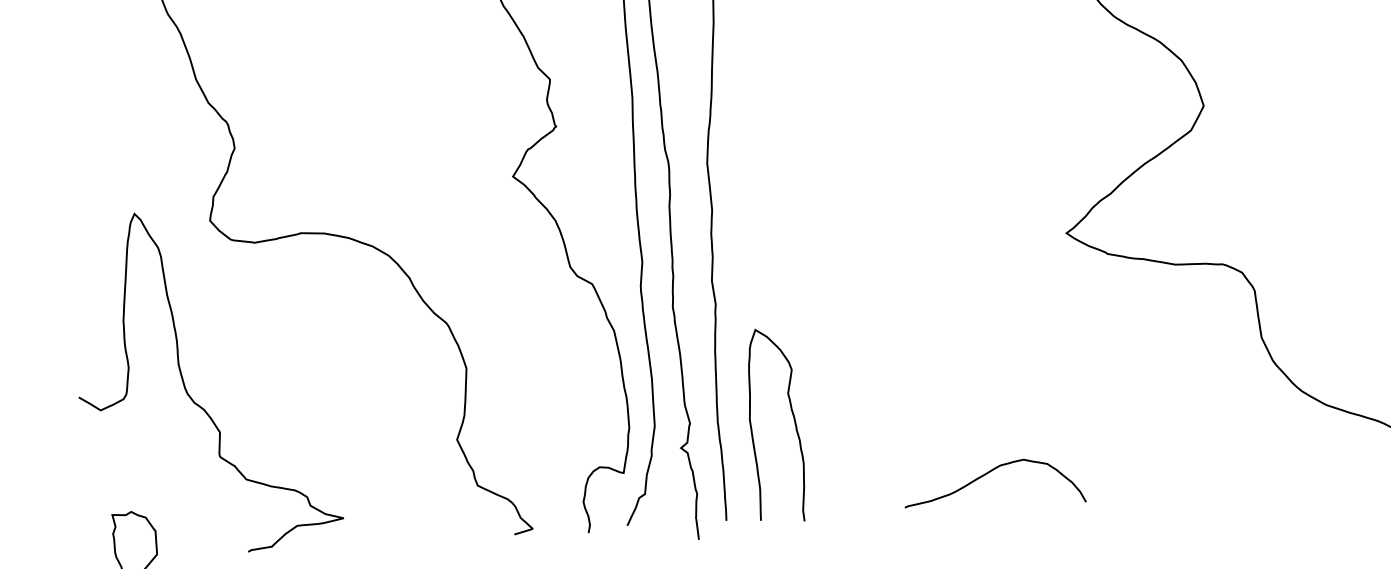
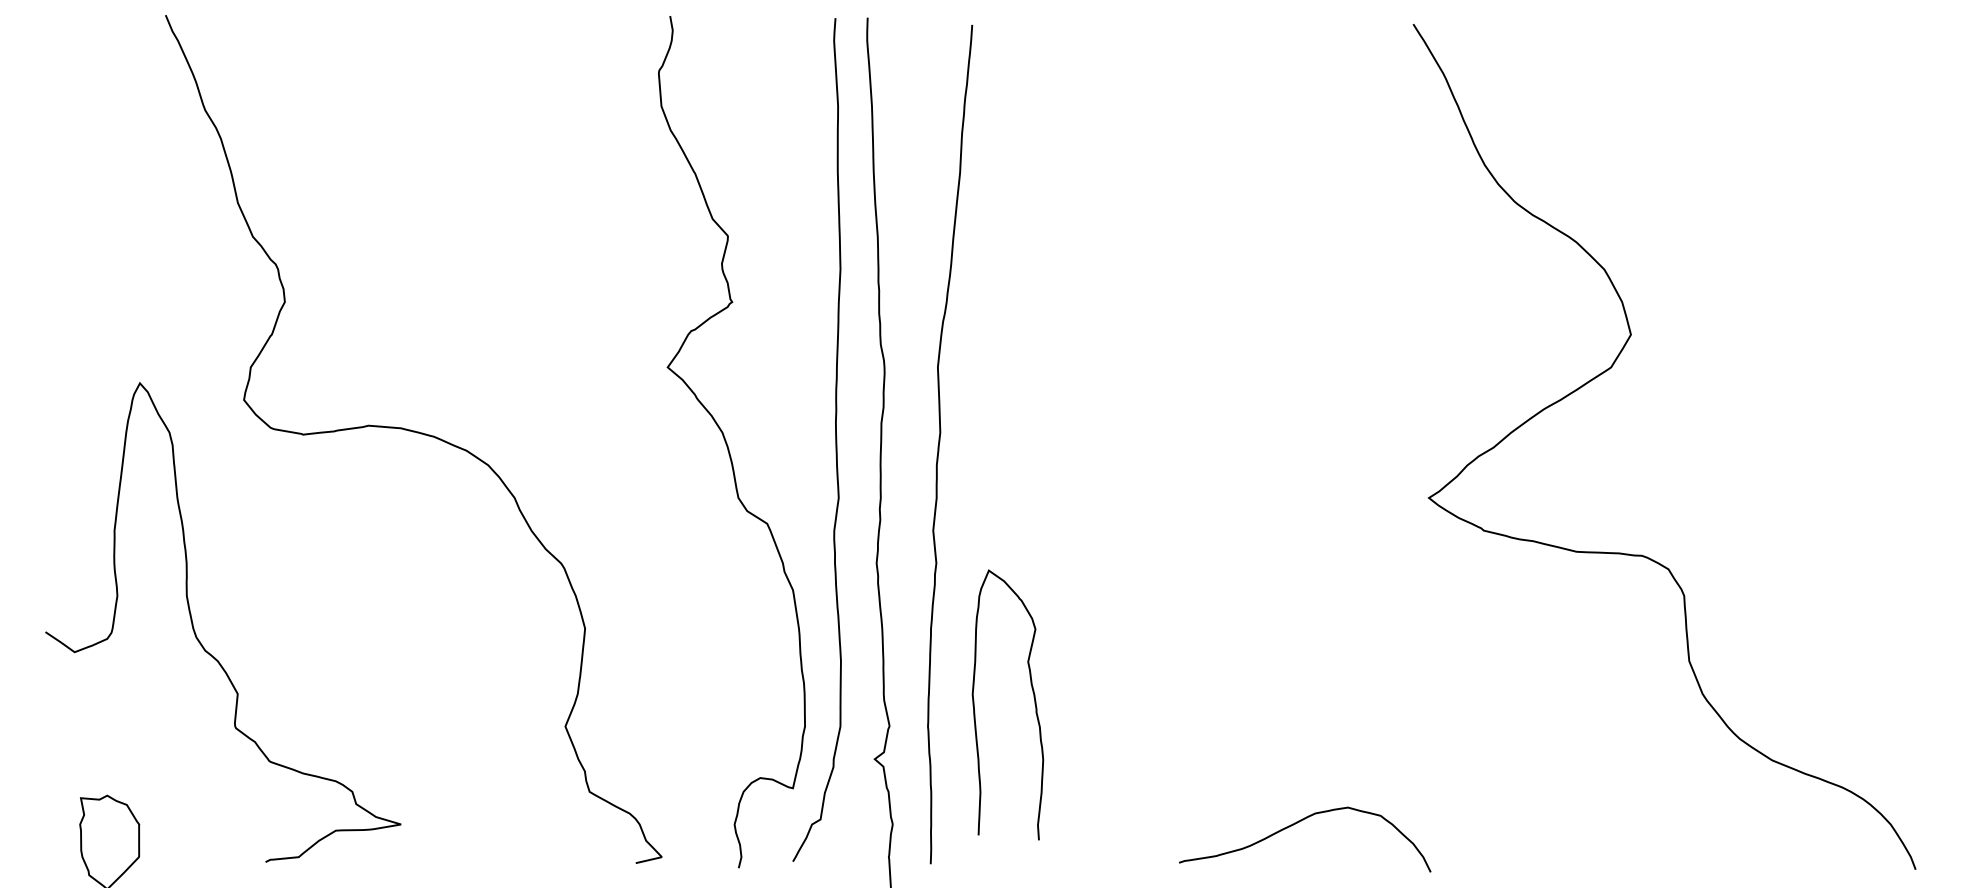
curve: (793, 418) -> (1033, 697), moved

